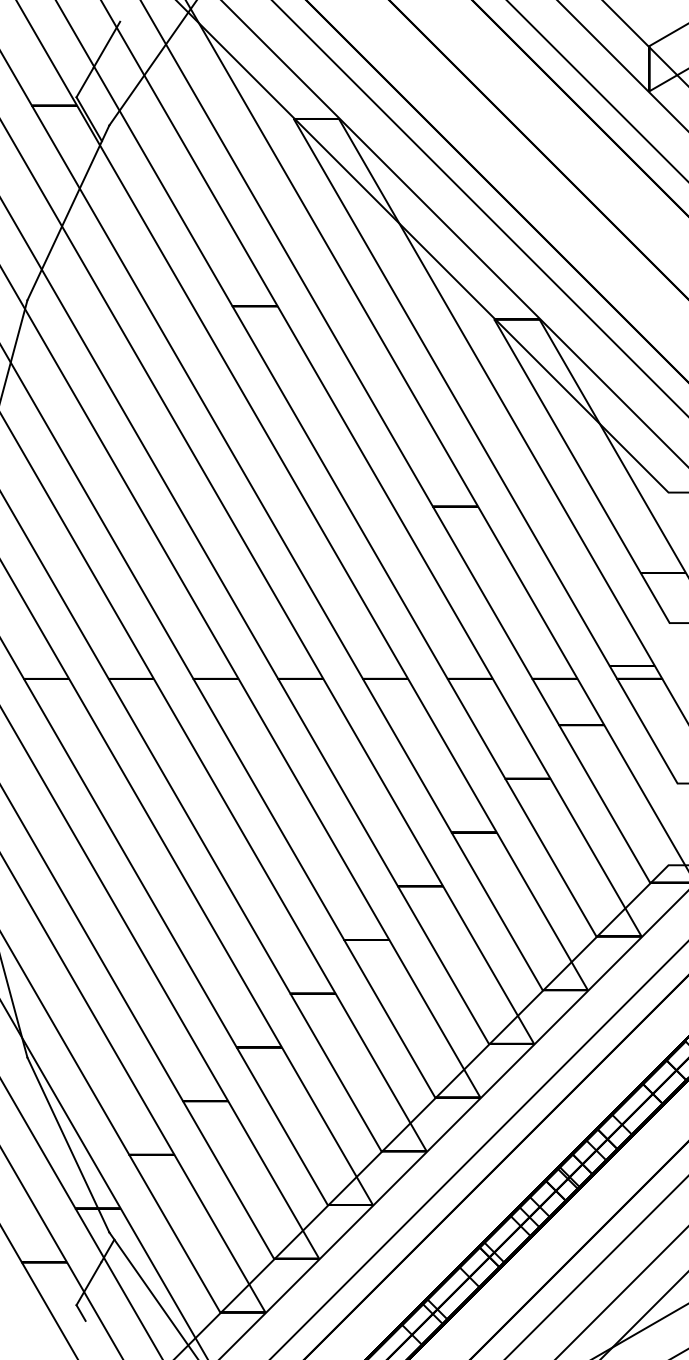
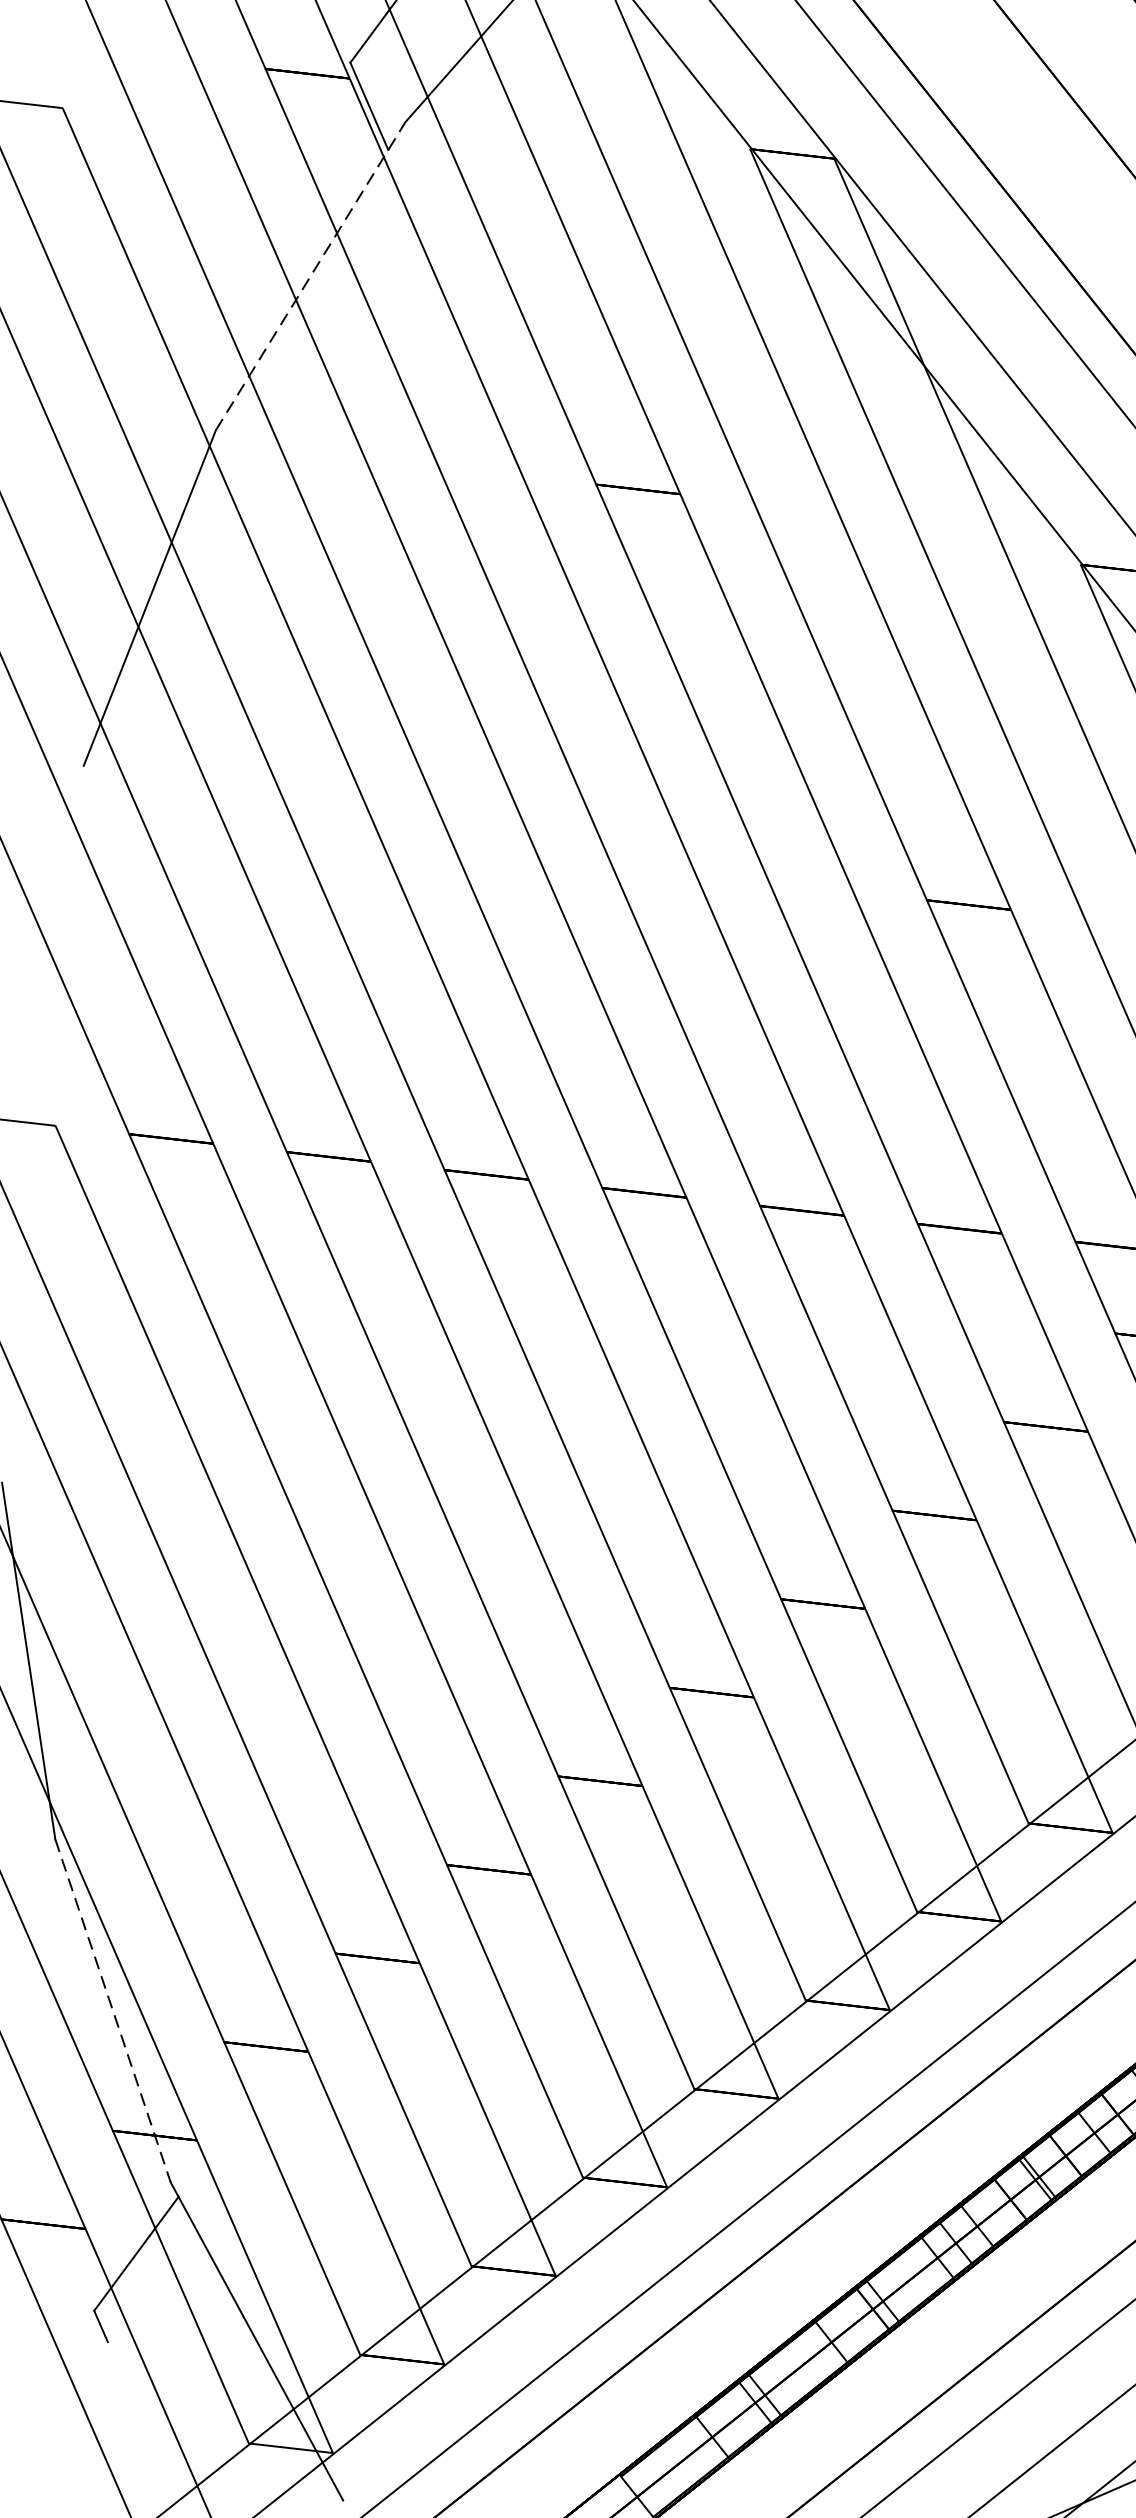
line: (68, 212) -> (310, 275), solid -> dashed
line: (68, 1144) -> (113, 2010), solid -> dashed

